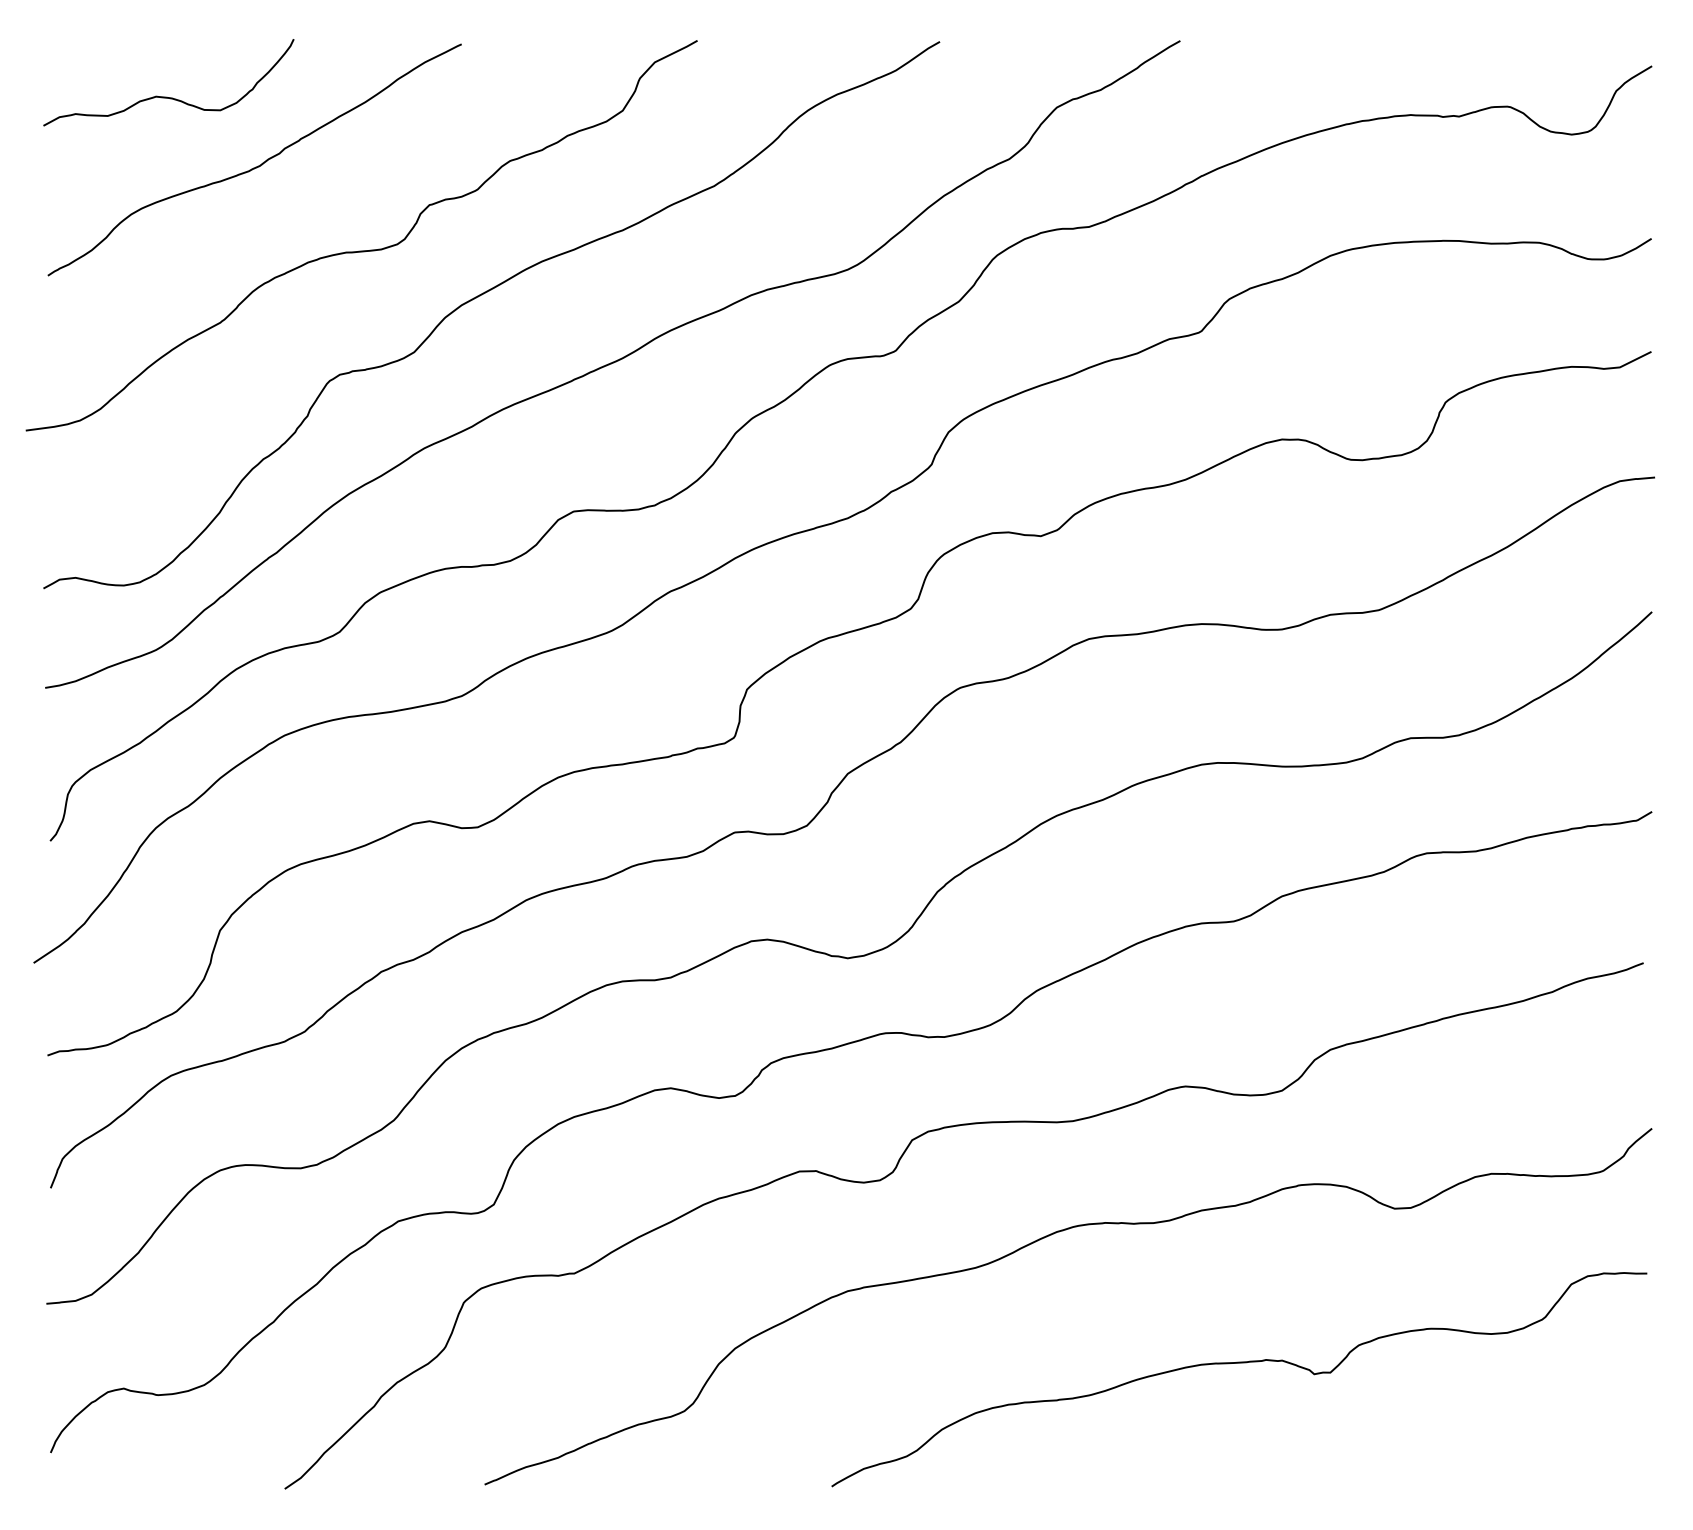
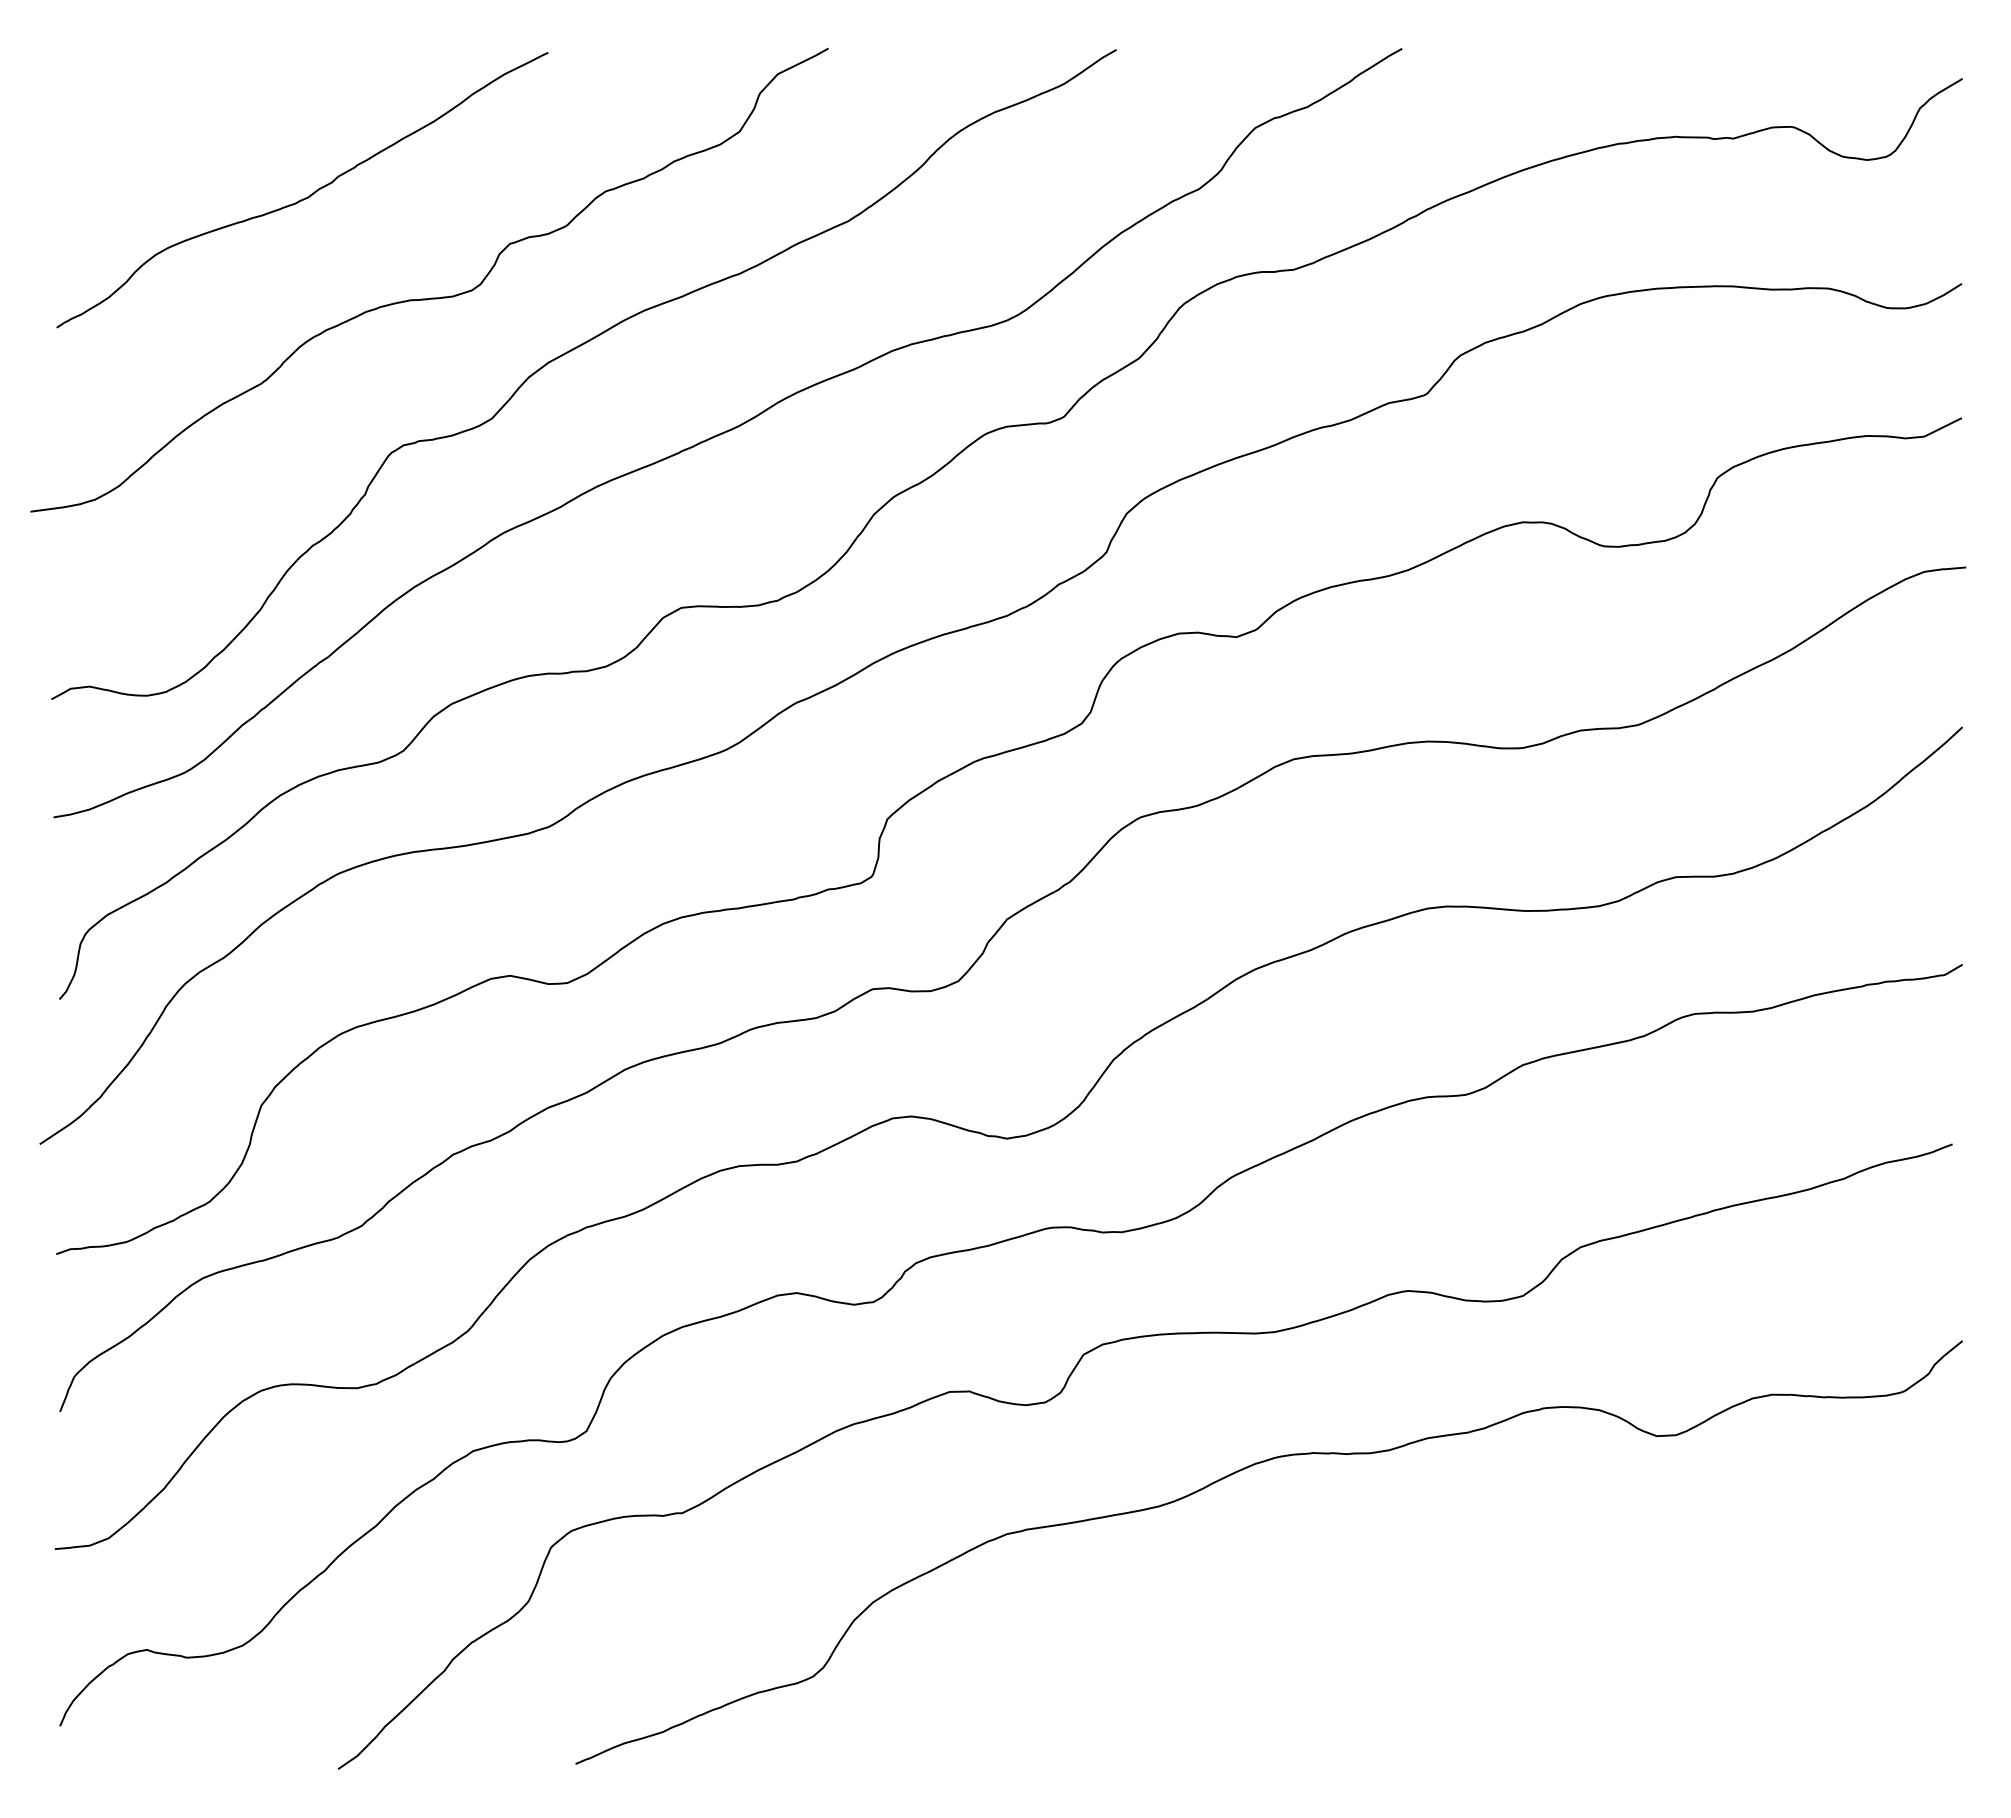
curve: (168, 97) -> (200, 115), removed
curve: (1237, 1363) -> (1470, 1620), removed

